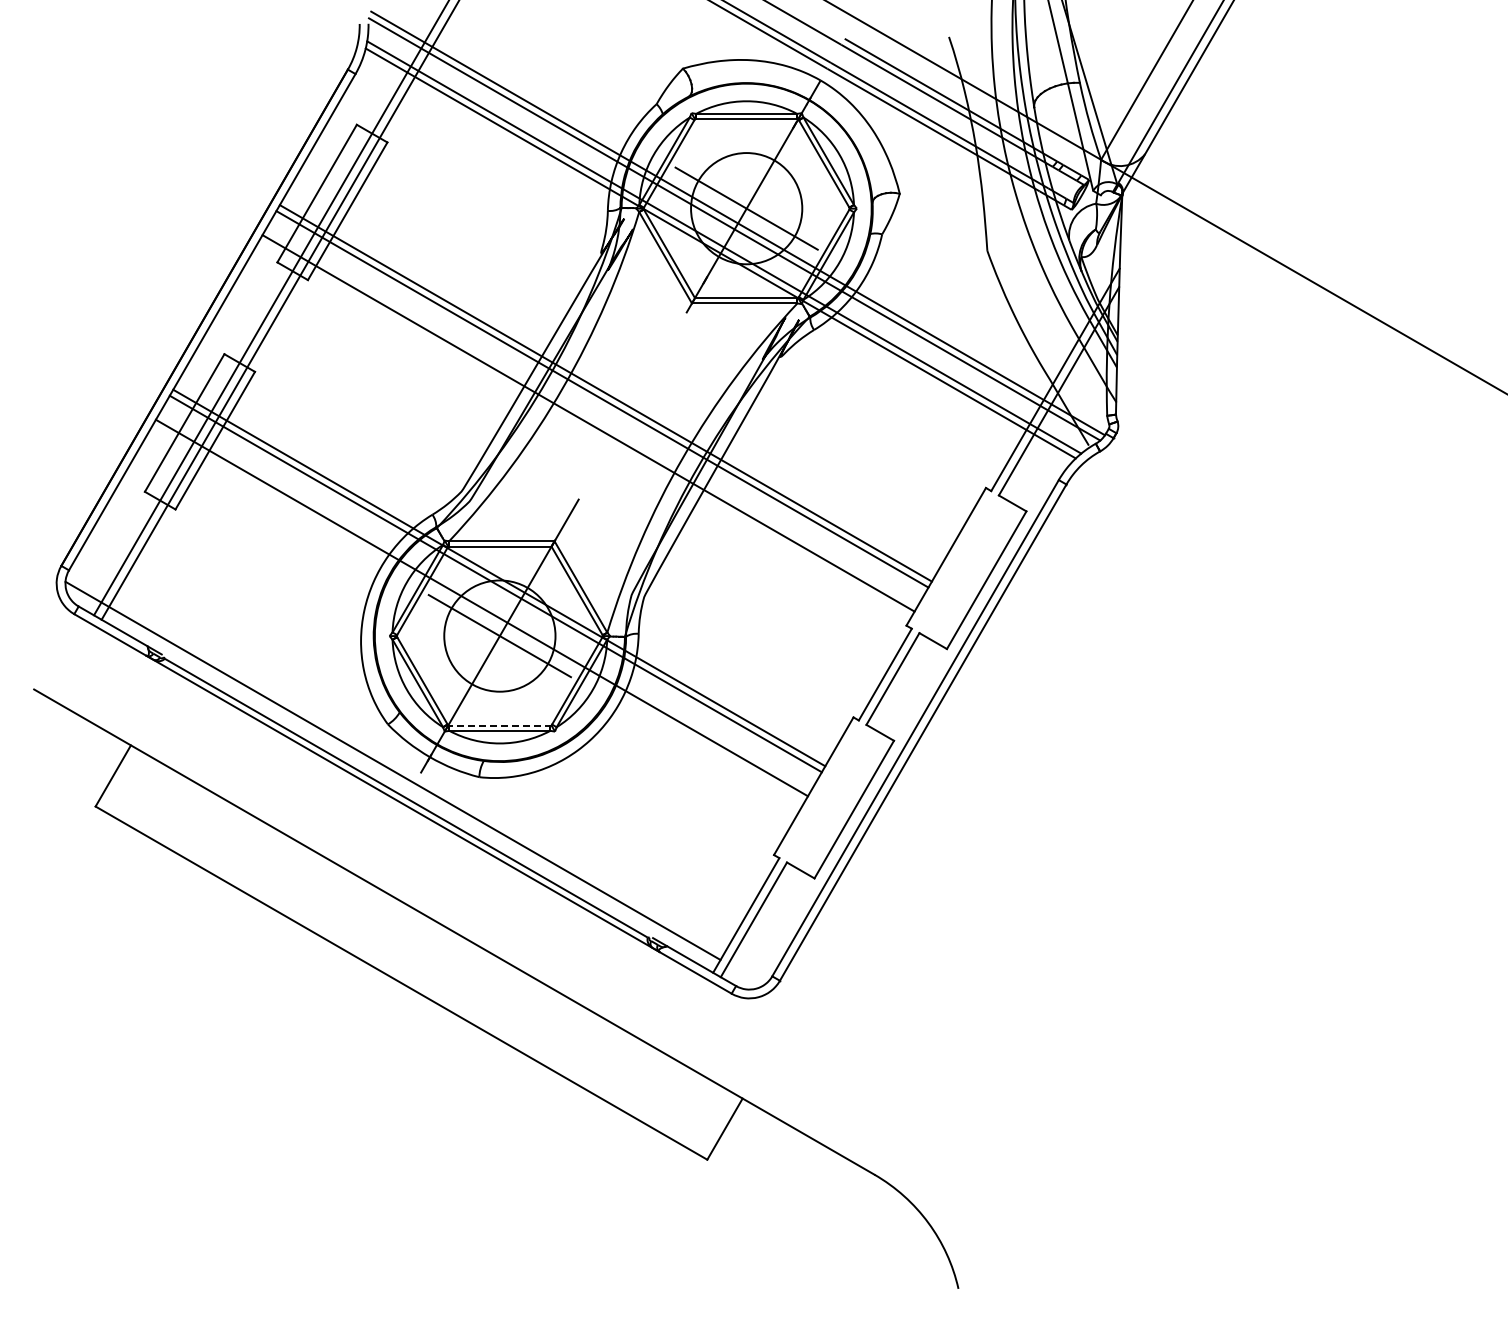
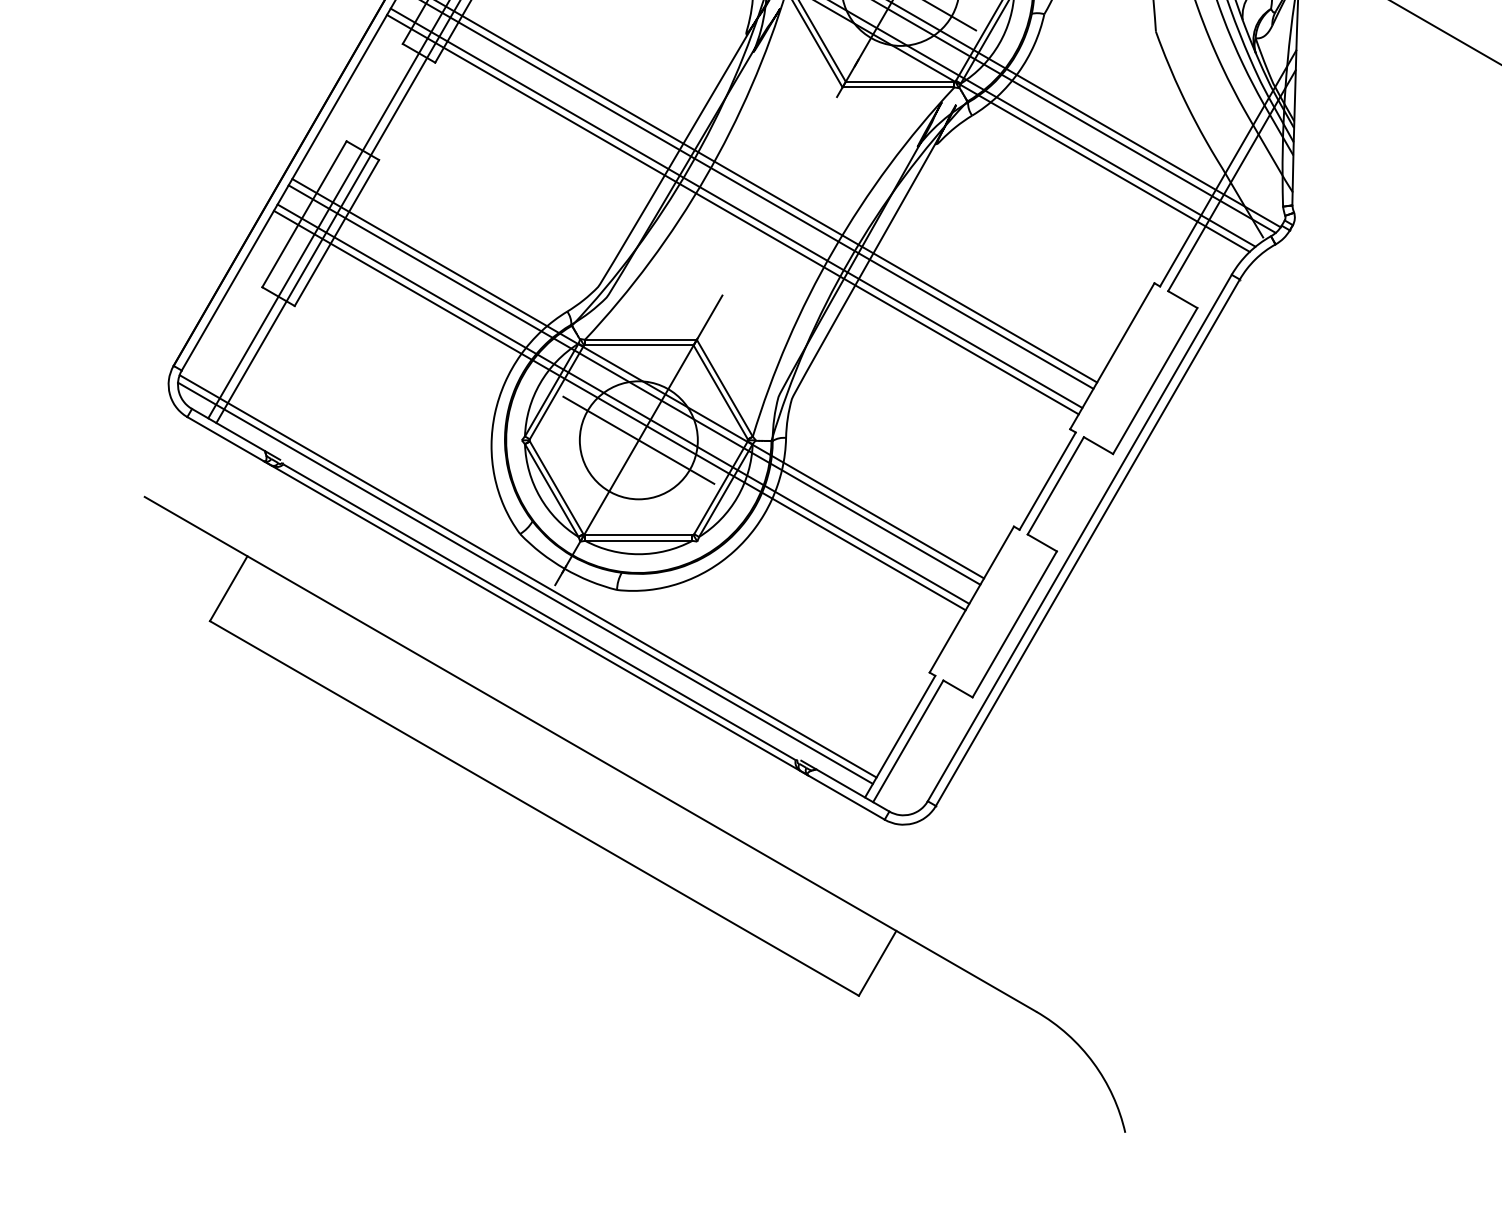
line: (592, 417) -> (737, 208), added
line: (485, 601) -> (623, 403), added
line: (499, 725) -> (638, 535), dashed -> solid
line: (395, 763) -> (528, 575), added

